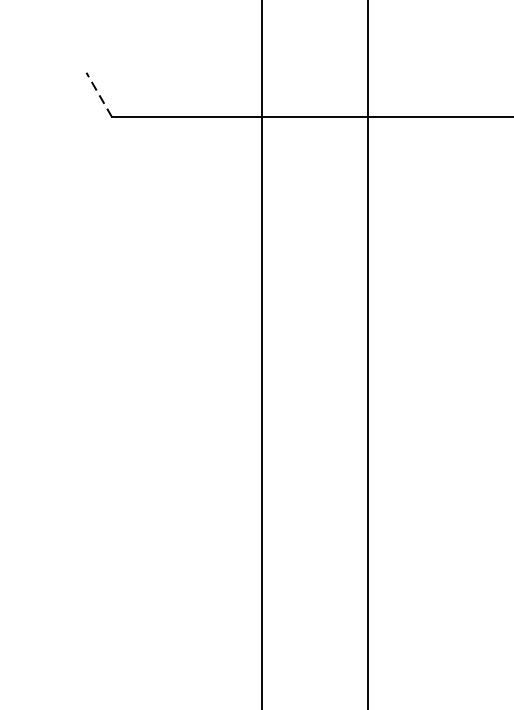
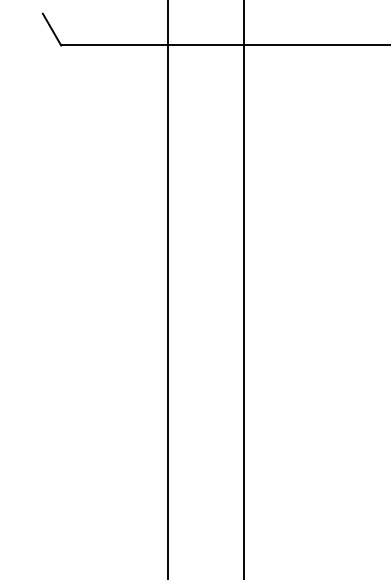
line: (98, 94) -> (51, 29), dashed -> solid

